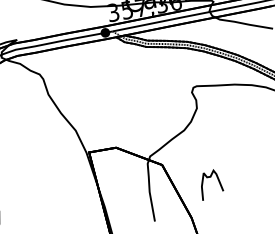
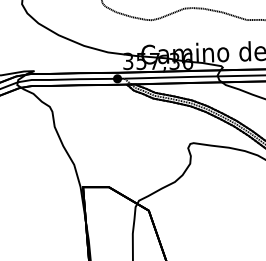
curve: (210, 177) -> (191, 230), removed

